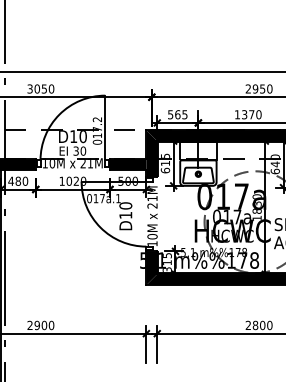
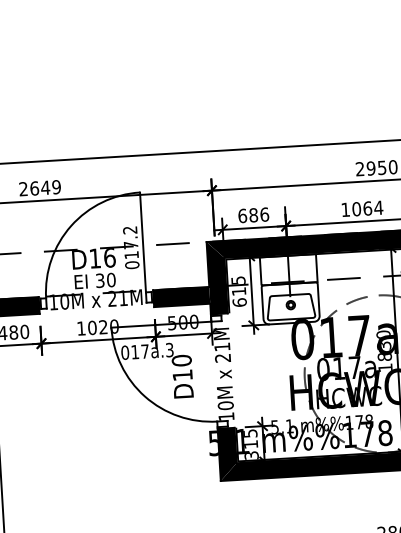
text: (40, 88) -> (39, 187), 3050 -> 2649
text: (177, 114) -> (253, 214), 565 -> 686
text: (251, 114) -> (367, 208), 1370 -> 1064
text: (82, 136) -> (108, 257), D10 -> D16
text: (118, 198) -> (169, 349), 017a.1 -> 017a.3

